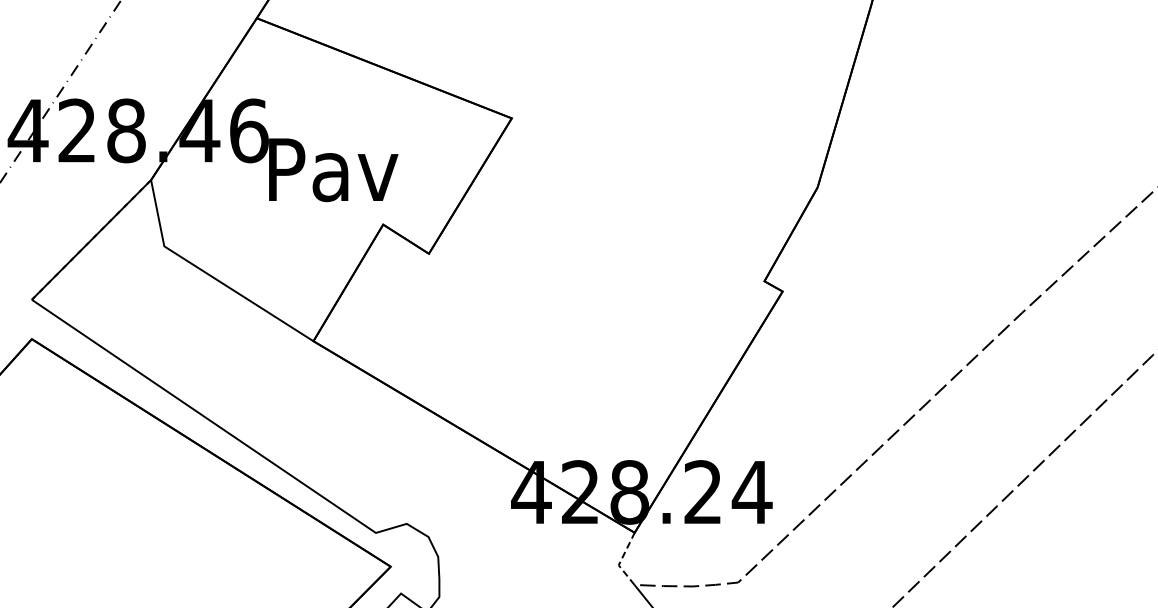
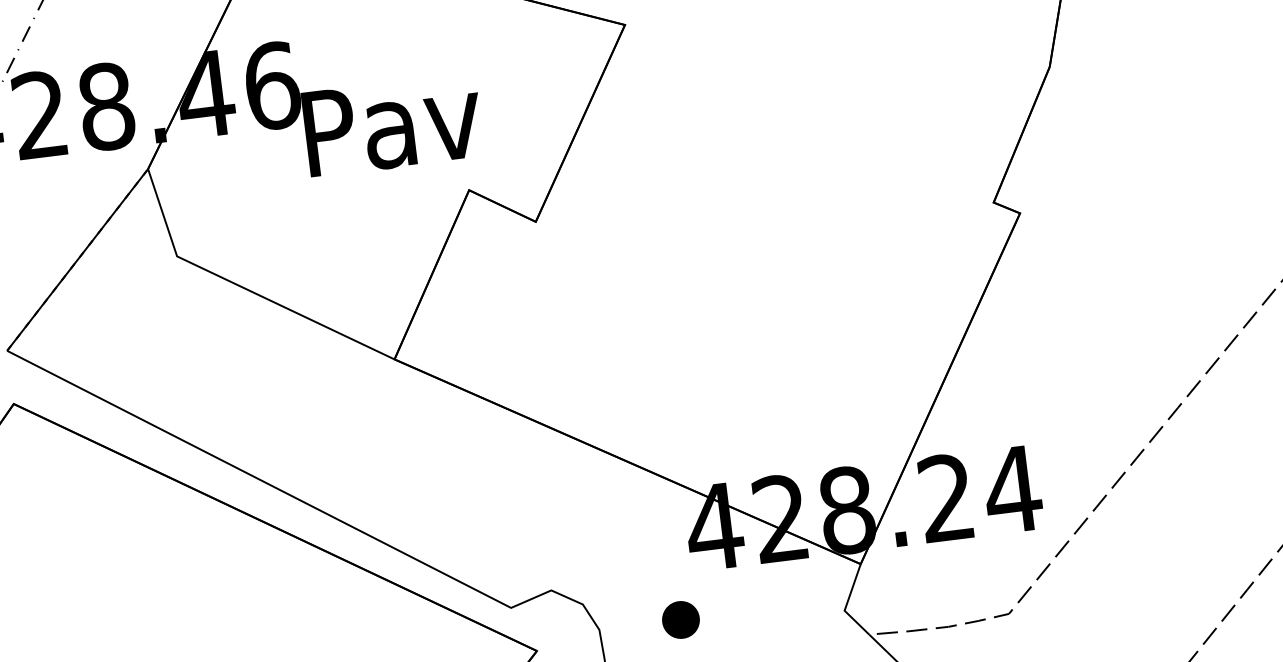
part: (498, 556) -> (680, 619), added
line: (620, 560) -> (846, 603), dashed -> solid

